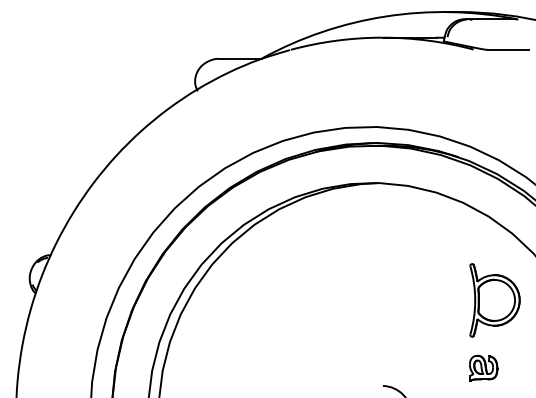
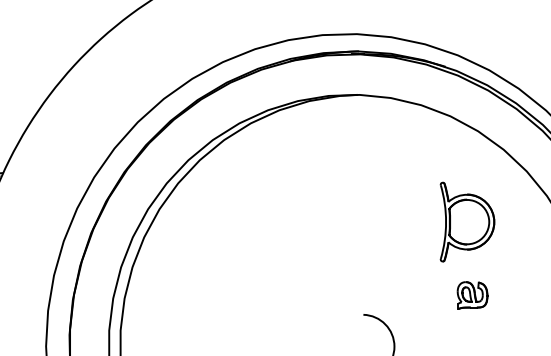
part: (494, 300) -> (466, 222), moved

